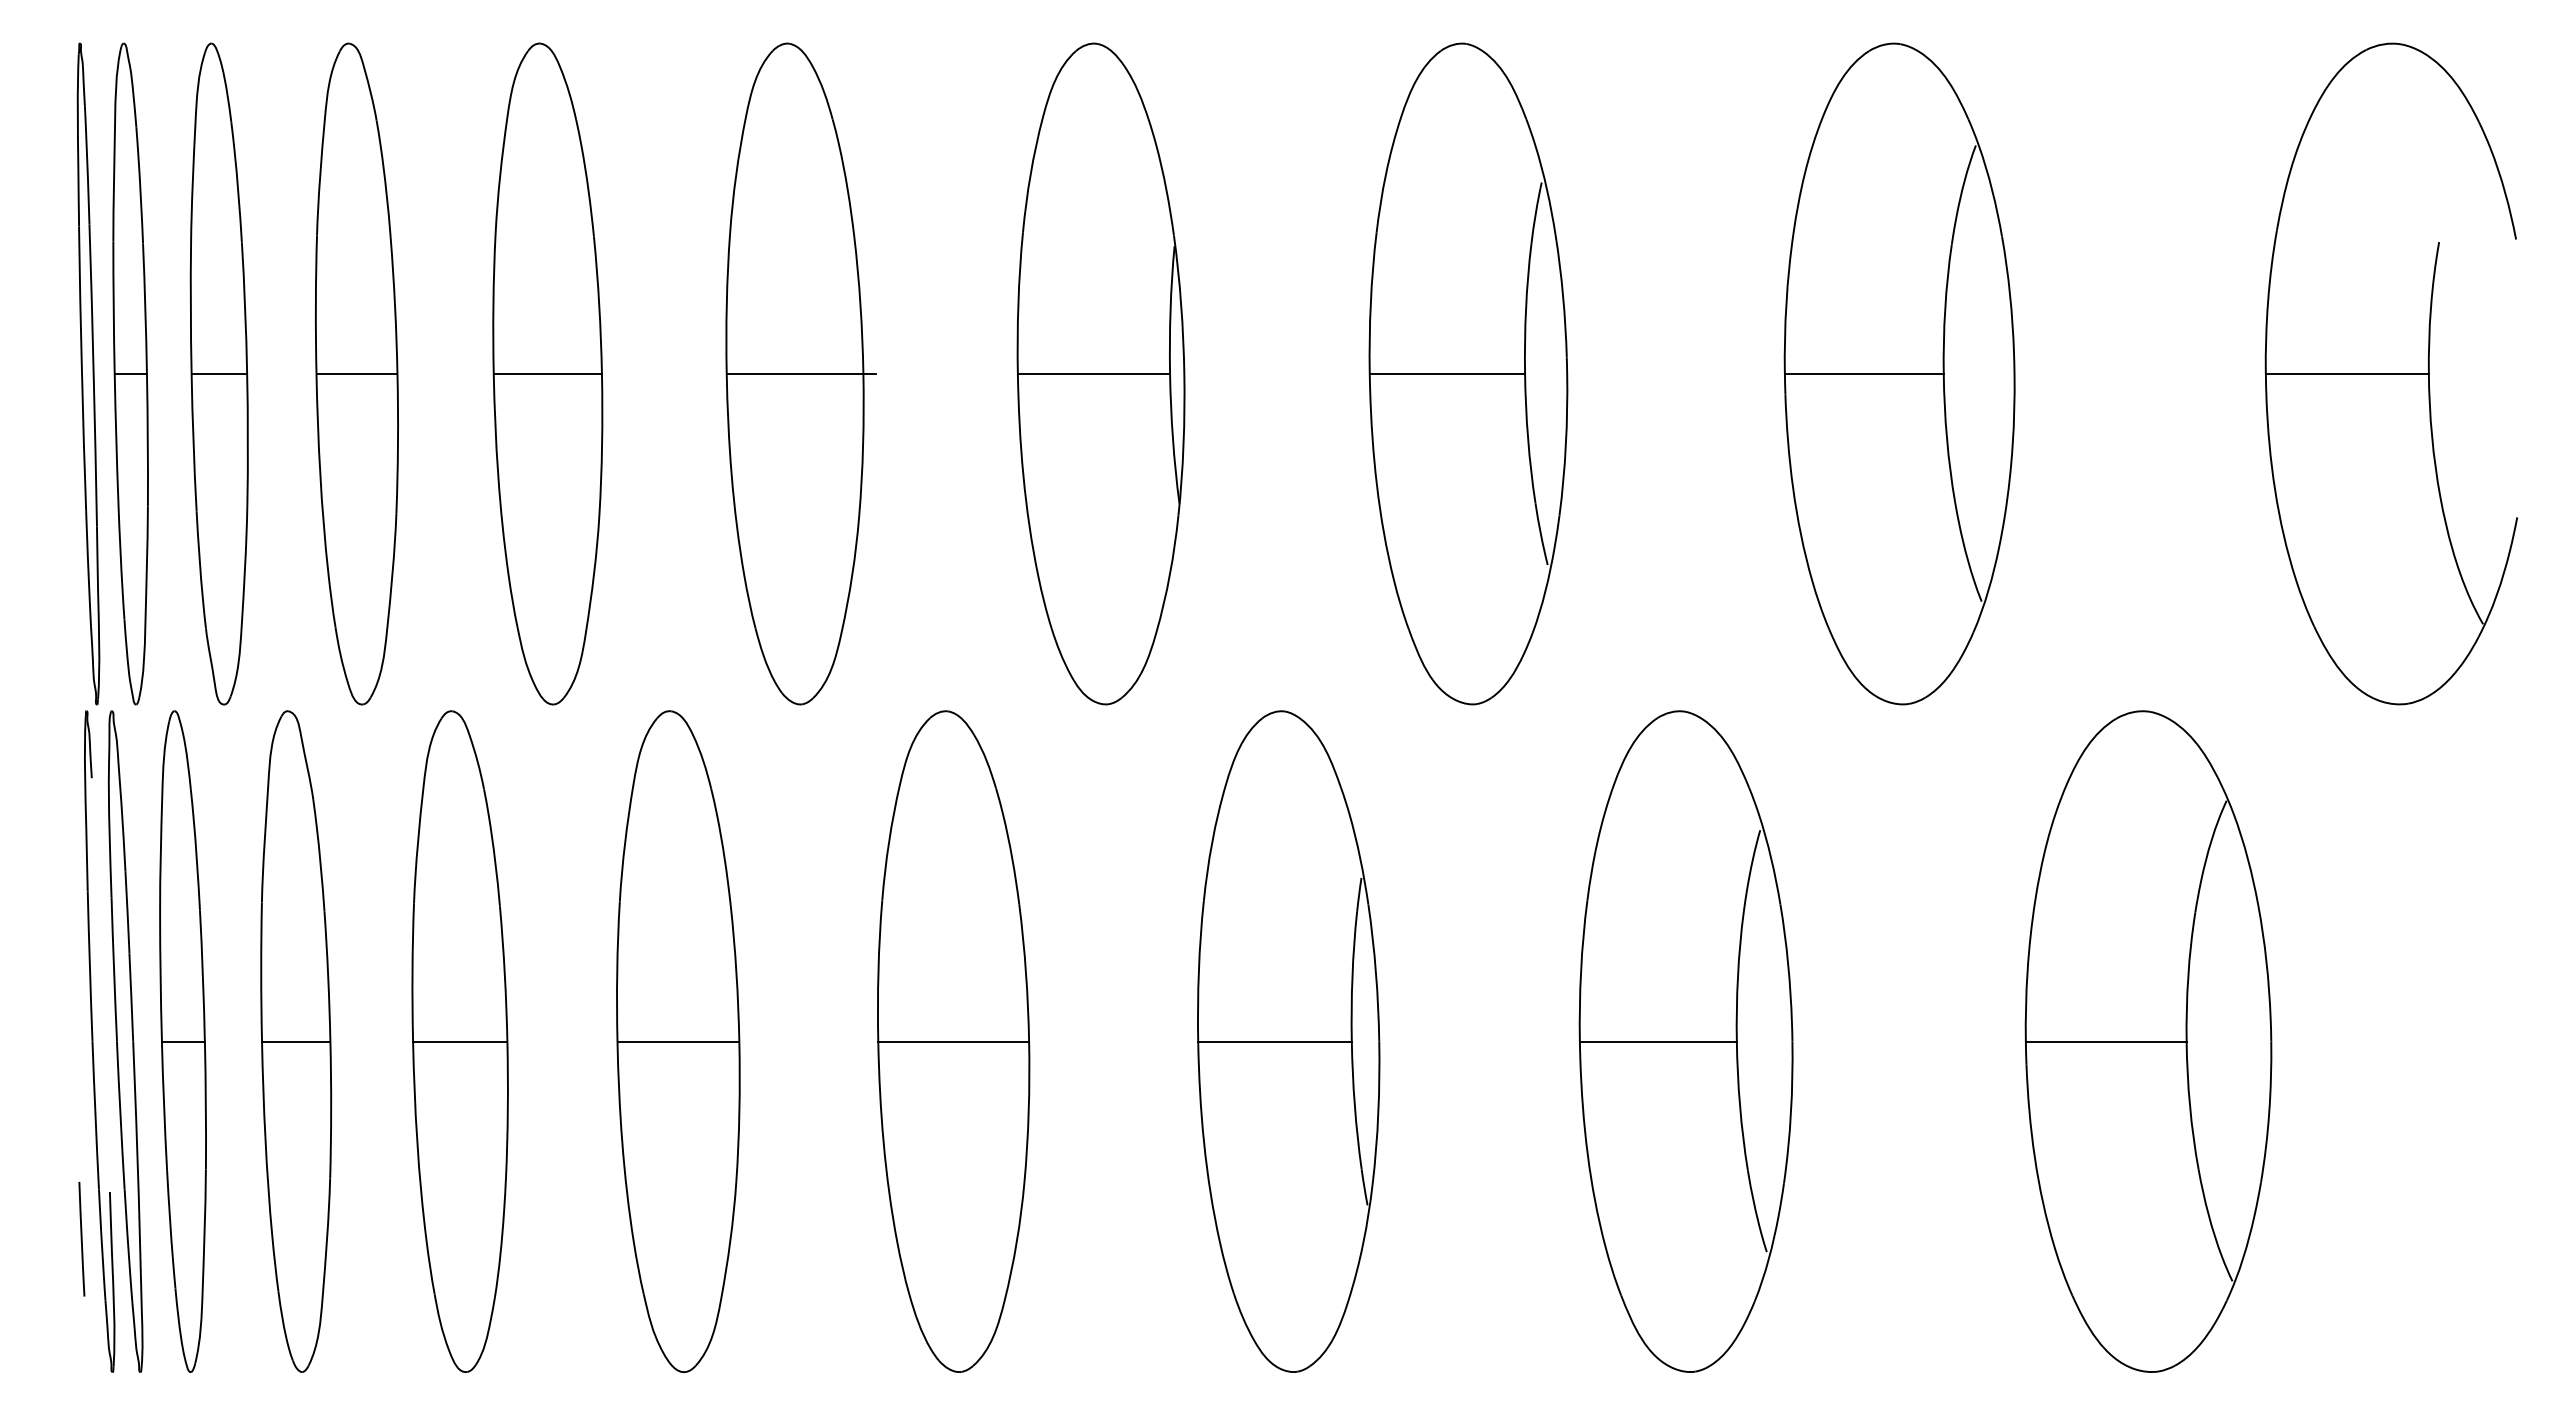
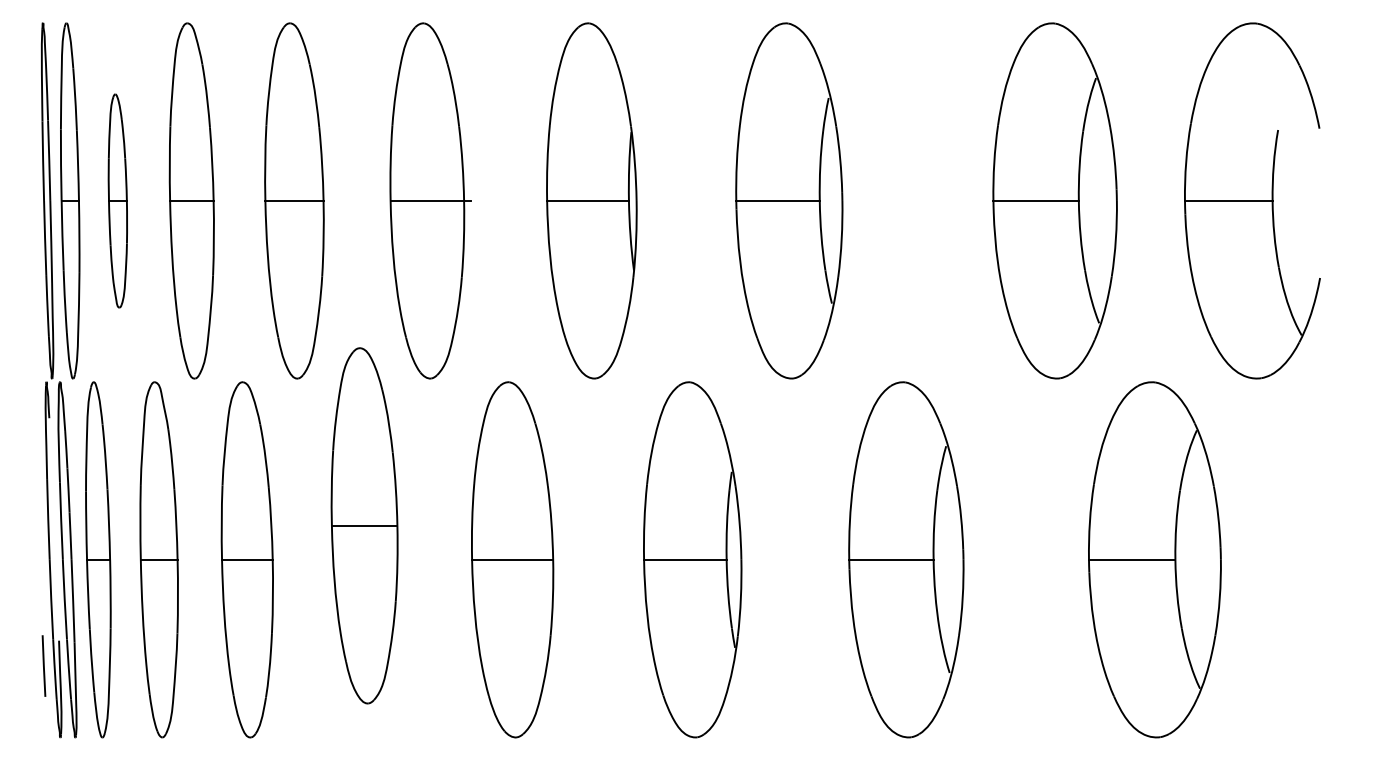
part: (218, 373) -> (117, 200), size x0.6
part: (1898, 373) -> (1054, 200), moved
part: (2391, 373) -> (1252, 200), moved
part: (678, 1040) -> (364, 525), moved

